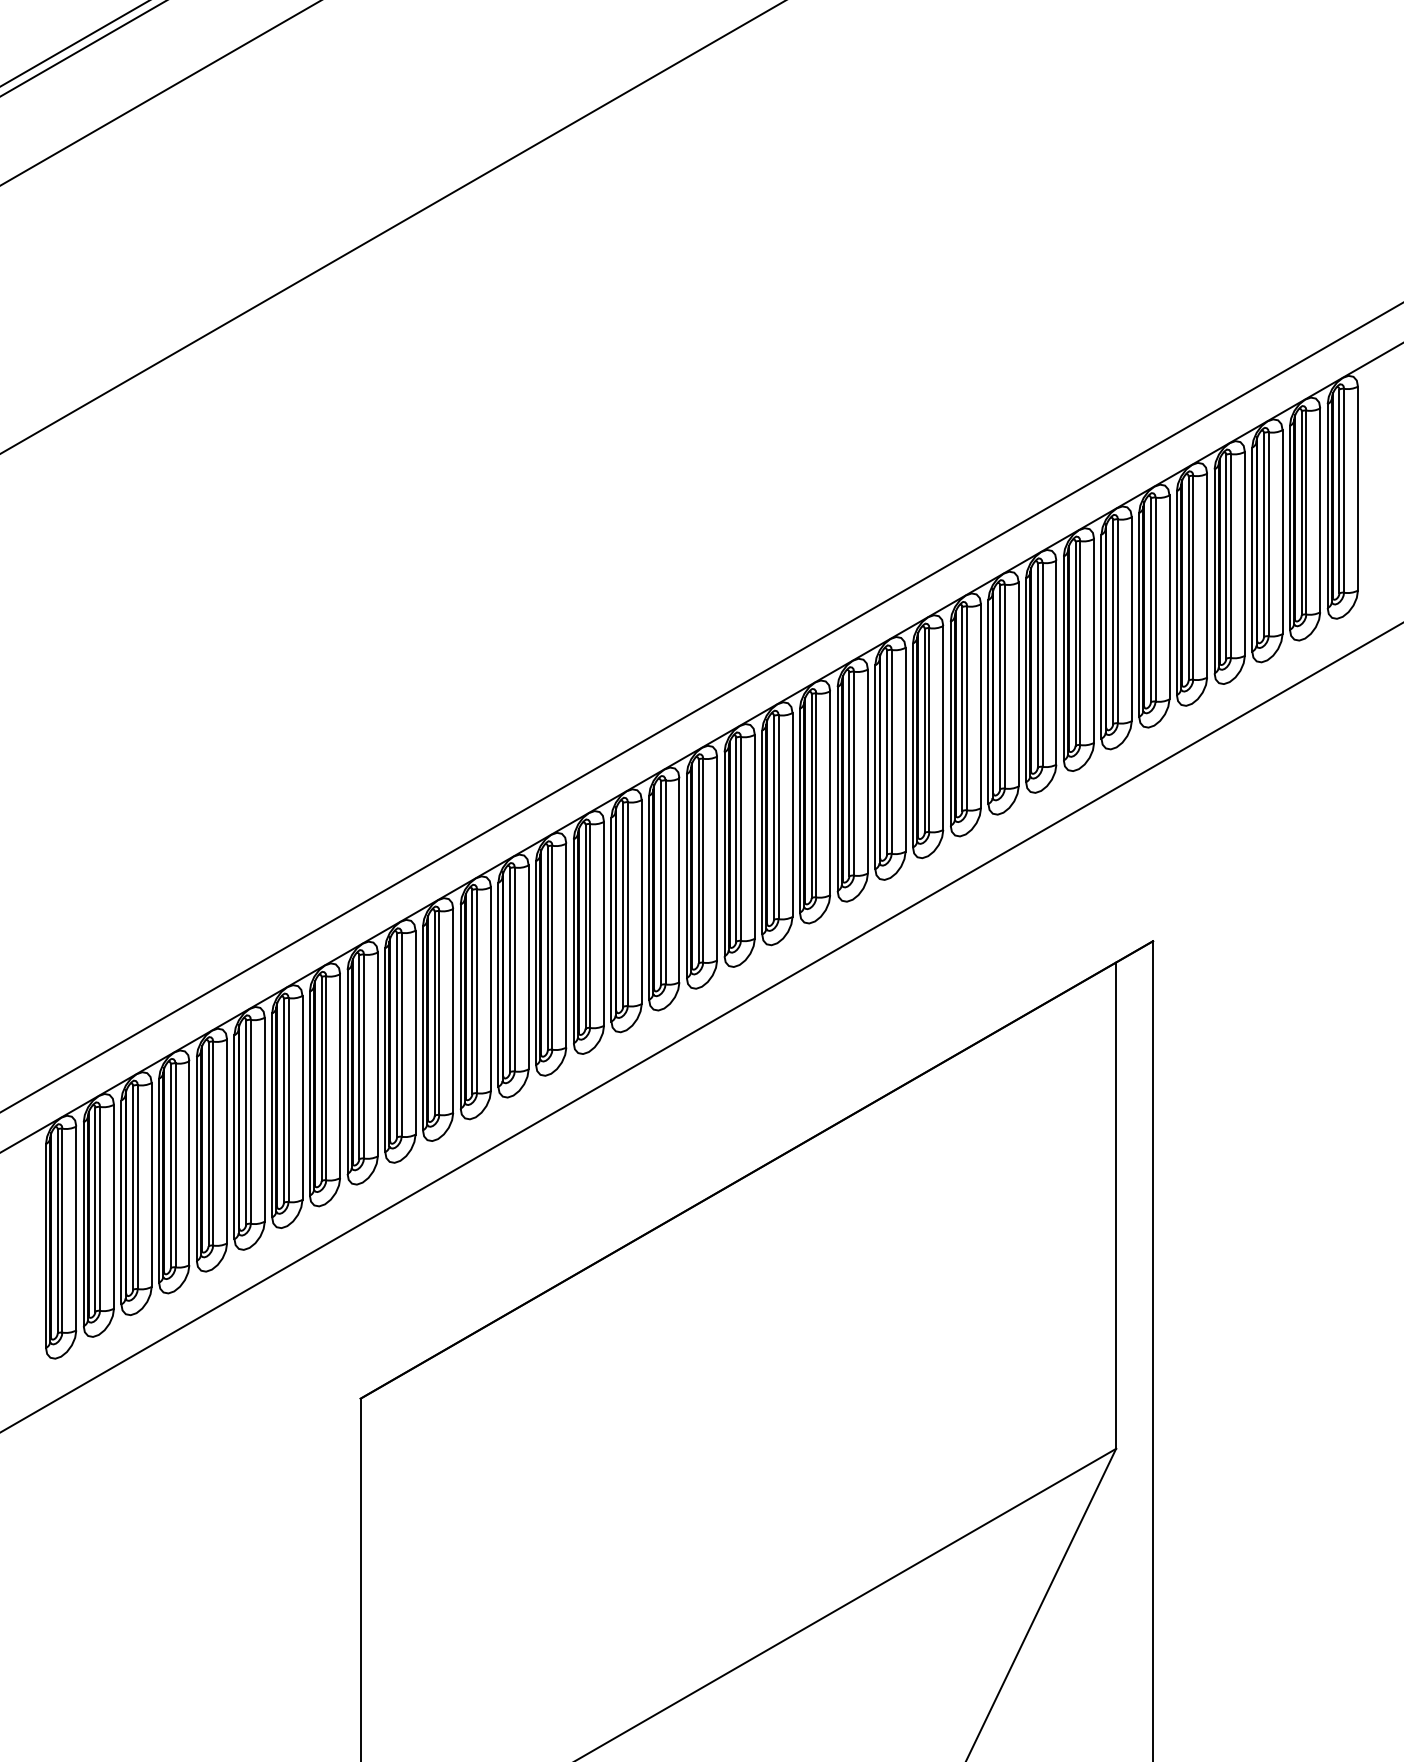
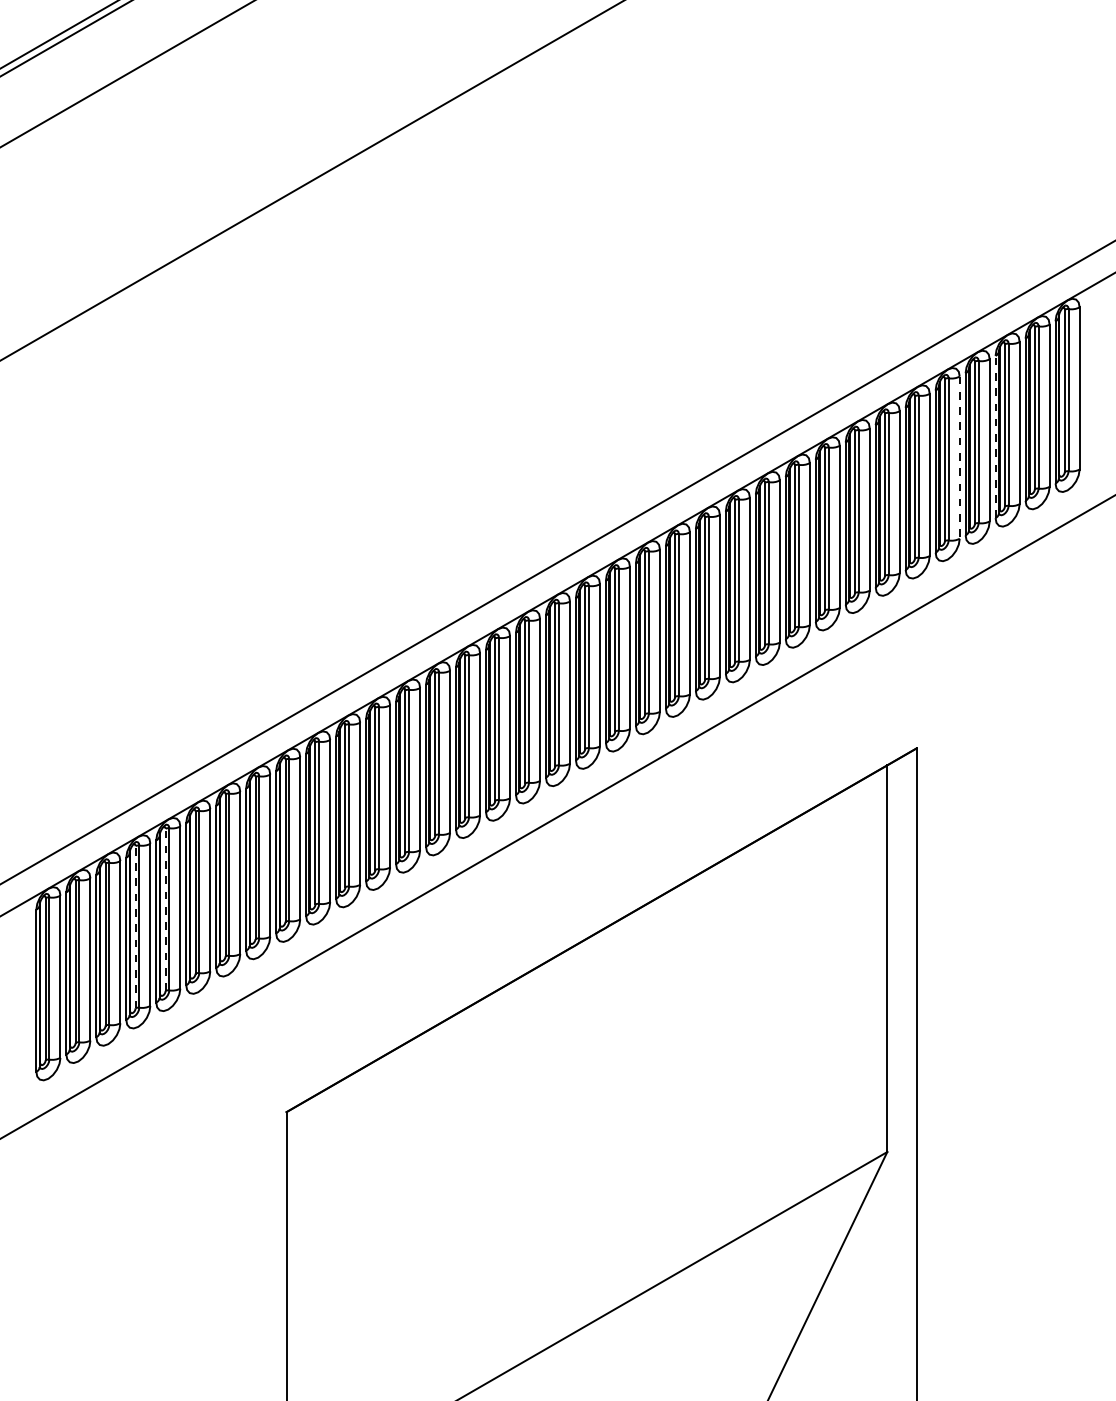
line: (1252, 549) -> (995, 436), solid -> dashed
line: (1207, 575) -> (959, 457), solid -> dashed
line: (208, 1144) -> (165, 910), solid -> dashed
line: (170, 1166) -> (135, 927), solid -> dashed

